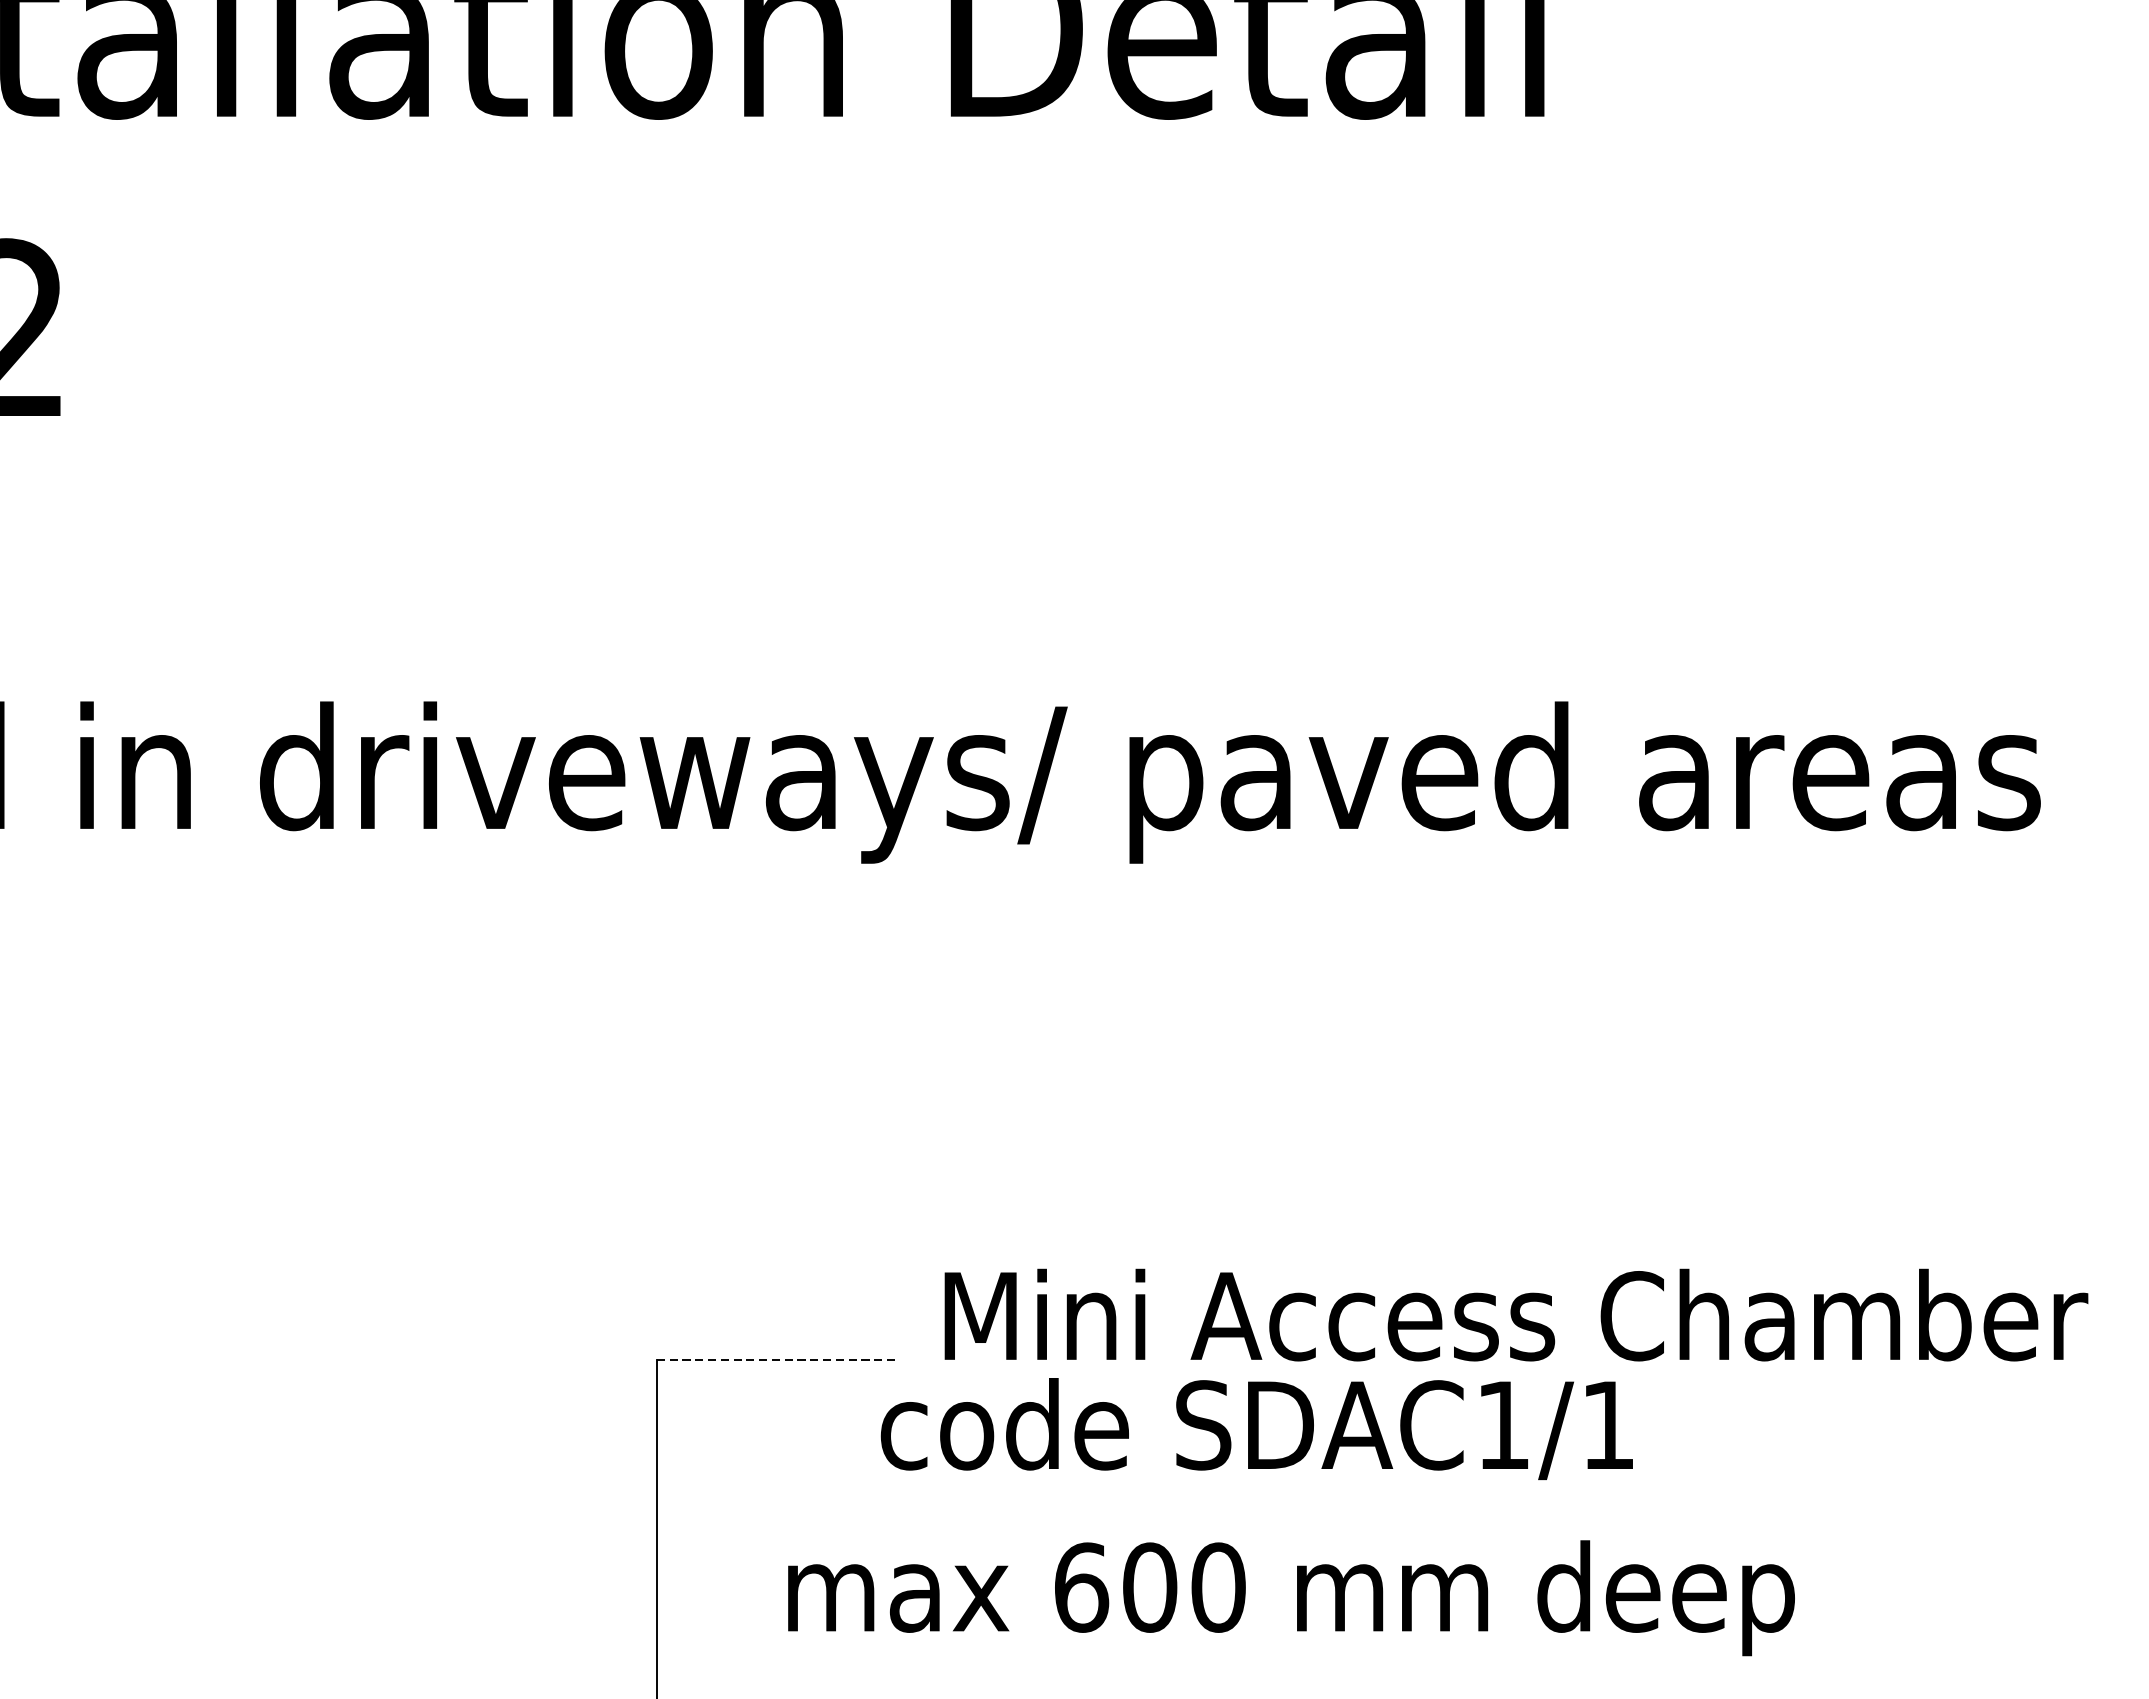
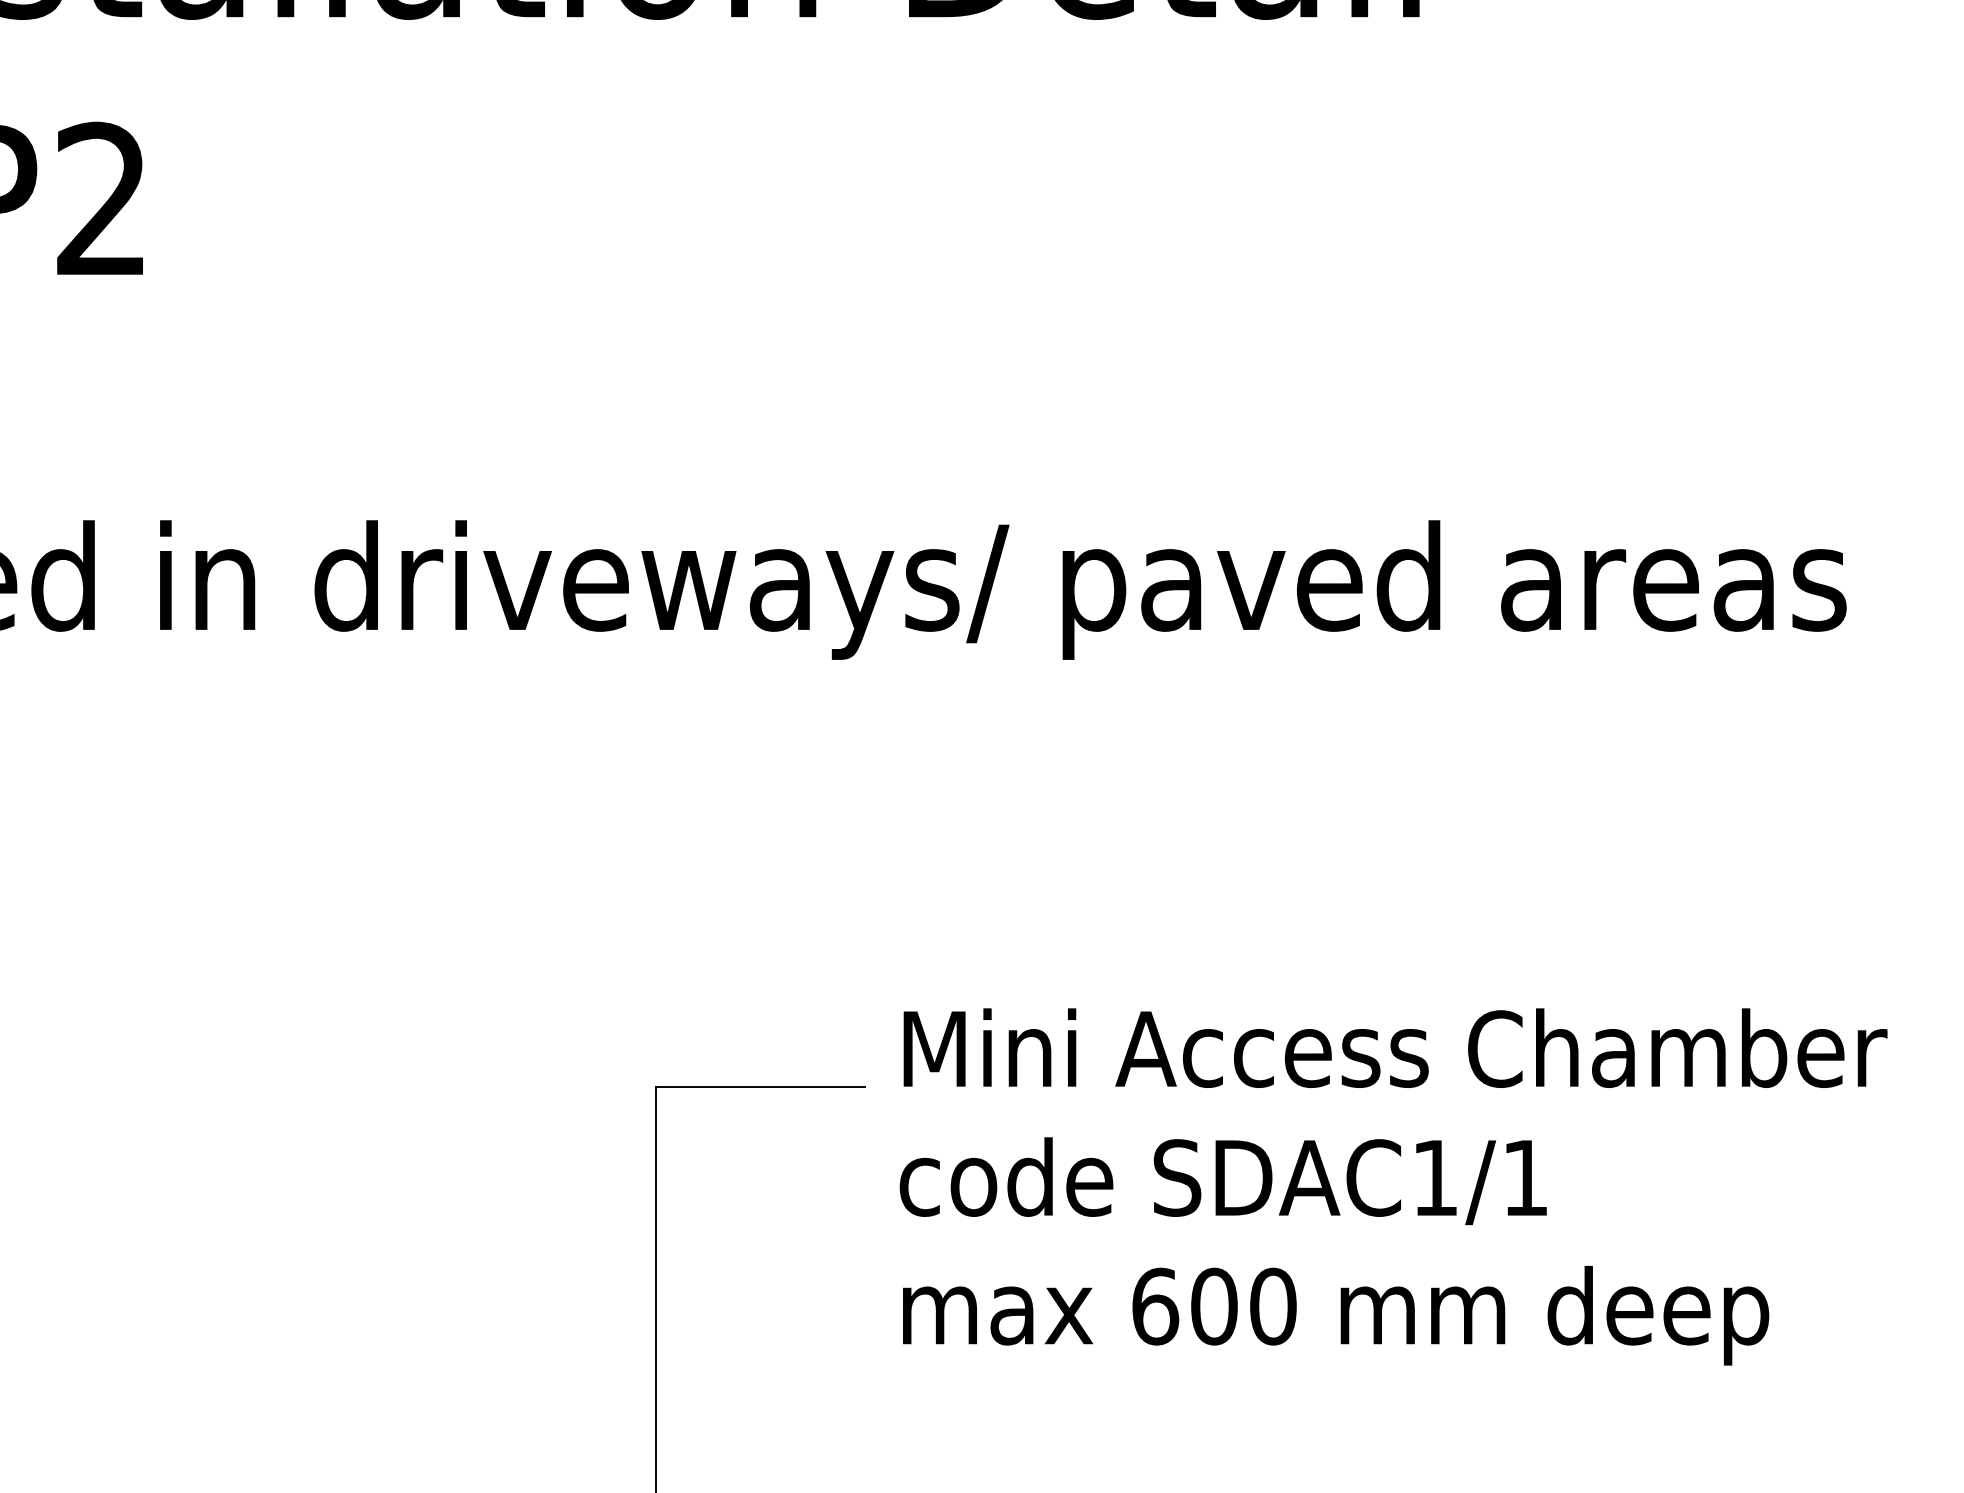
line: (778, 1359) -> (760, 1086), dashed -> solid
text: (1255, 1429) -> (1222, 1181), moved
text: (1292, 1597) -> (1336, 1315), moved

